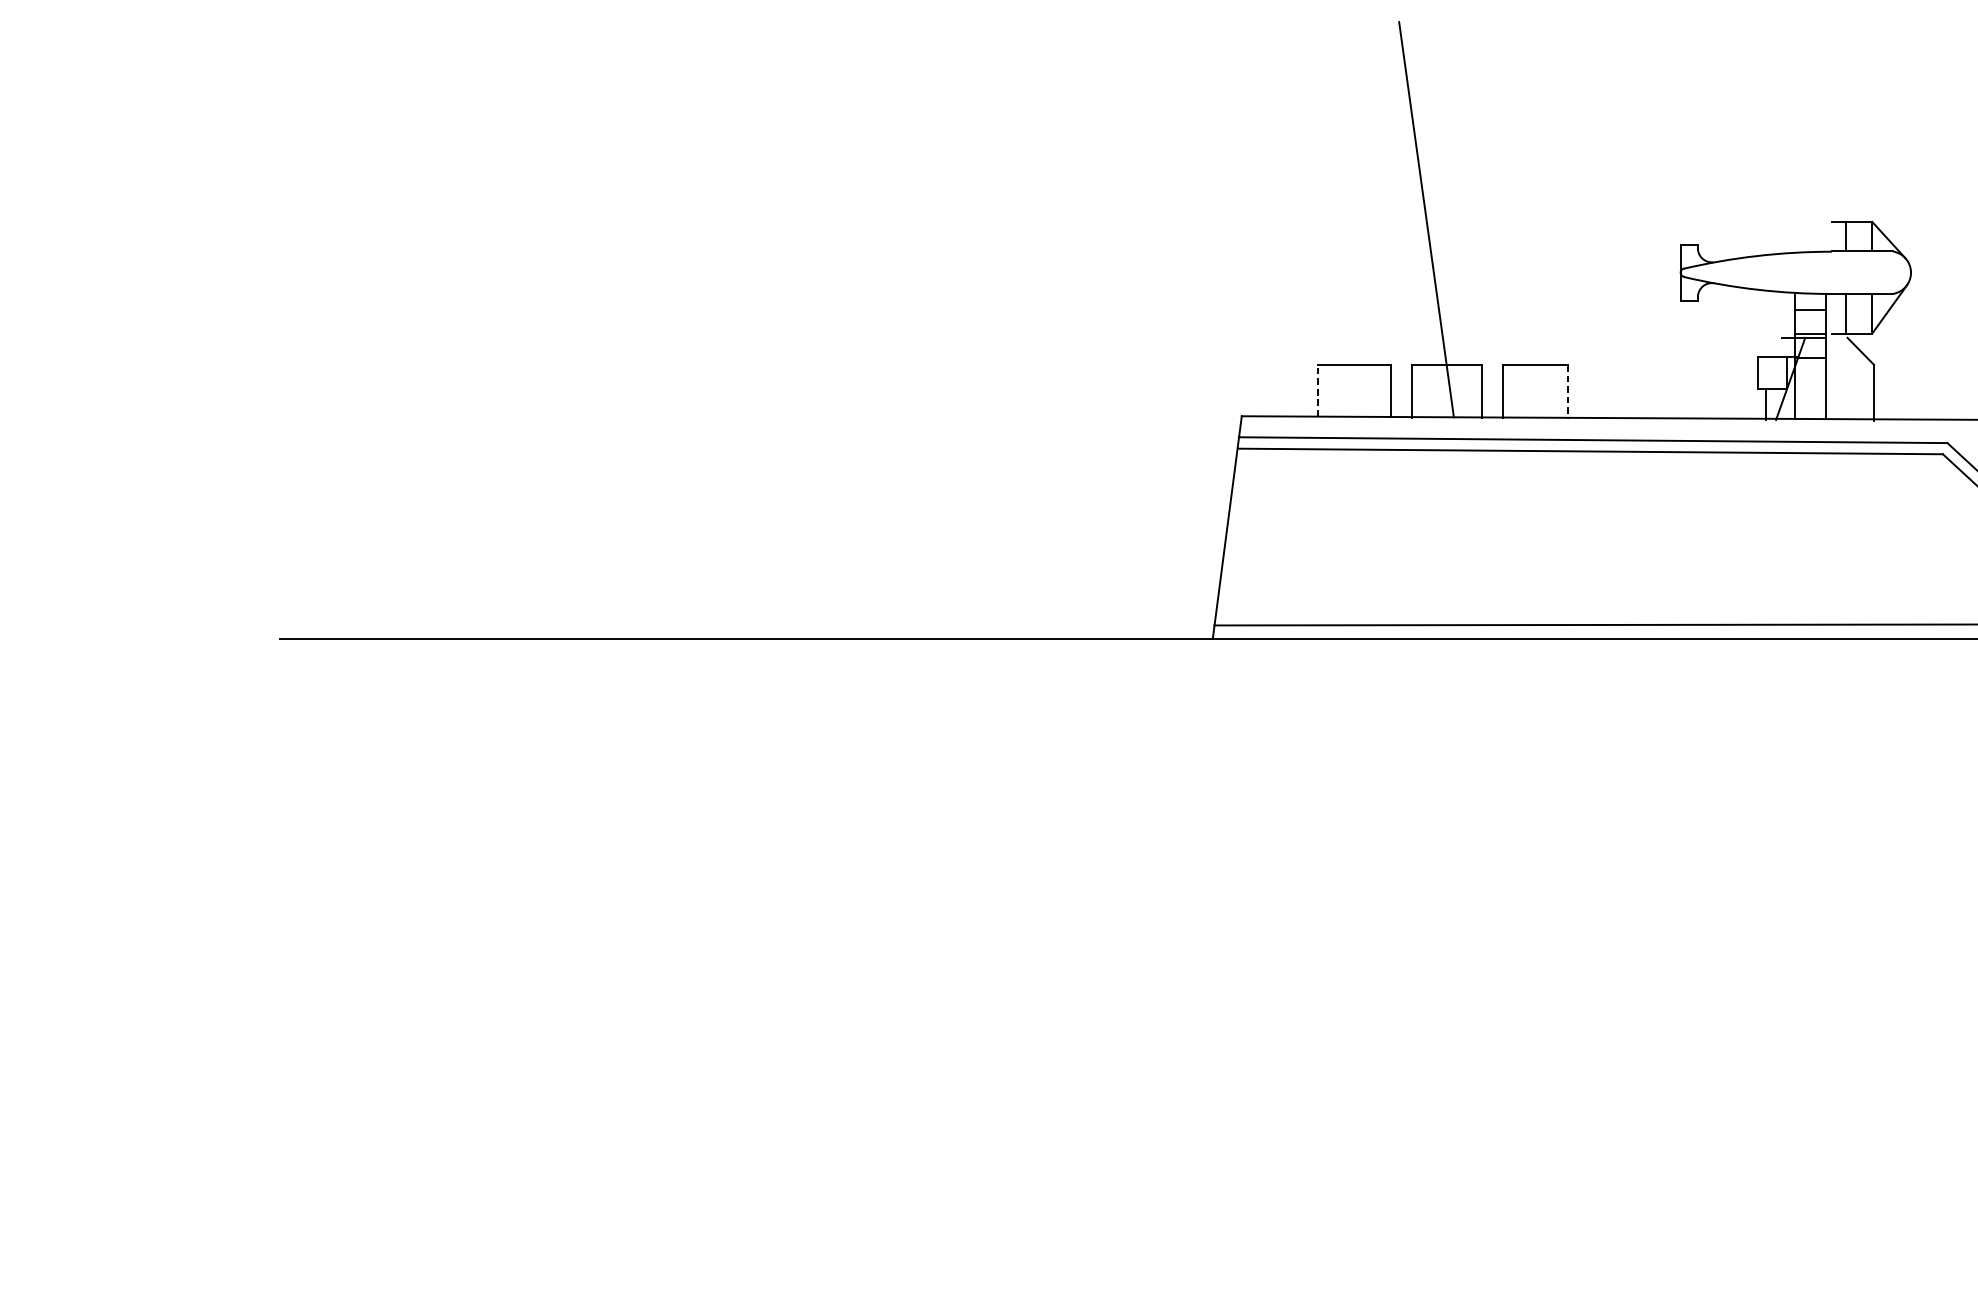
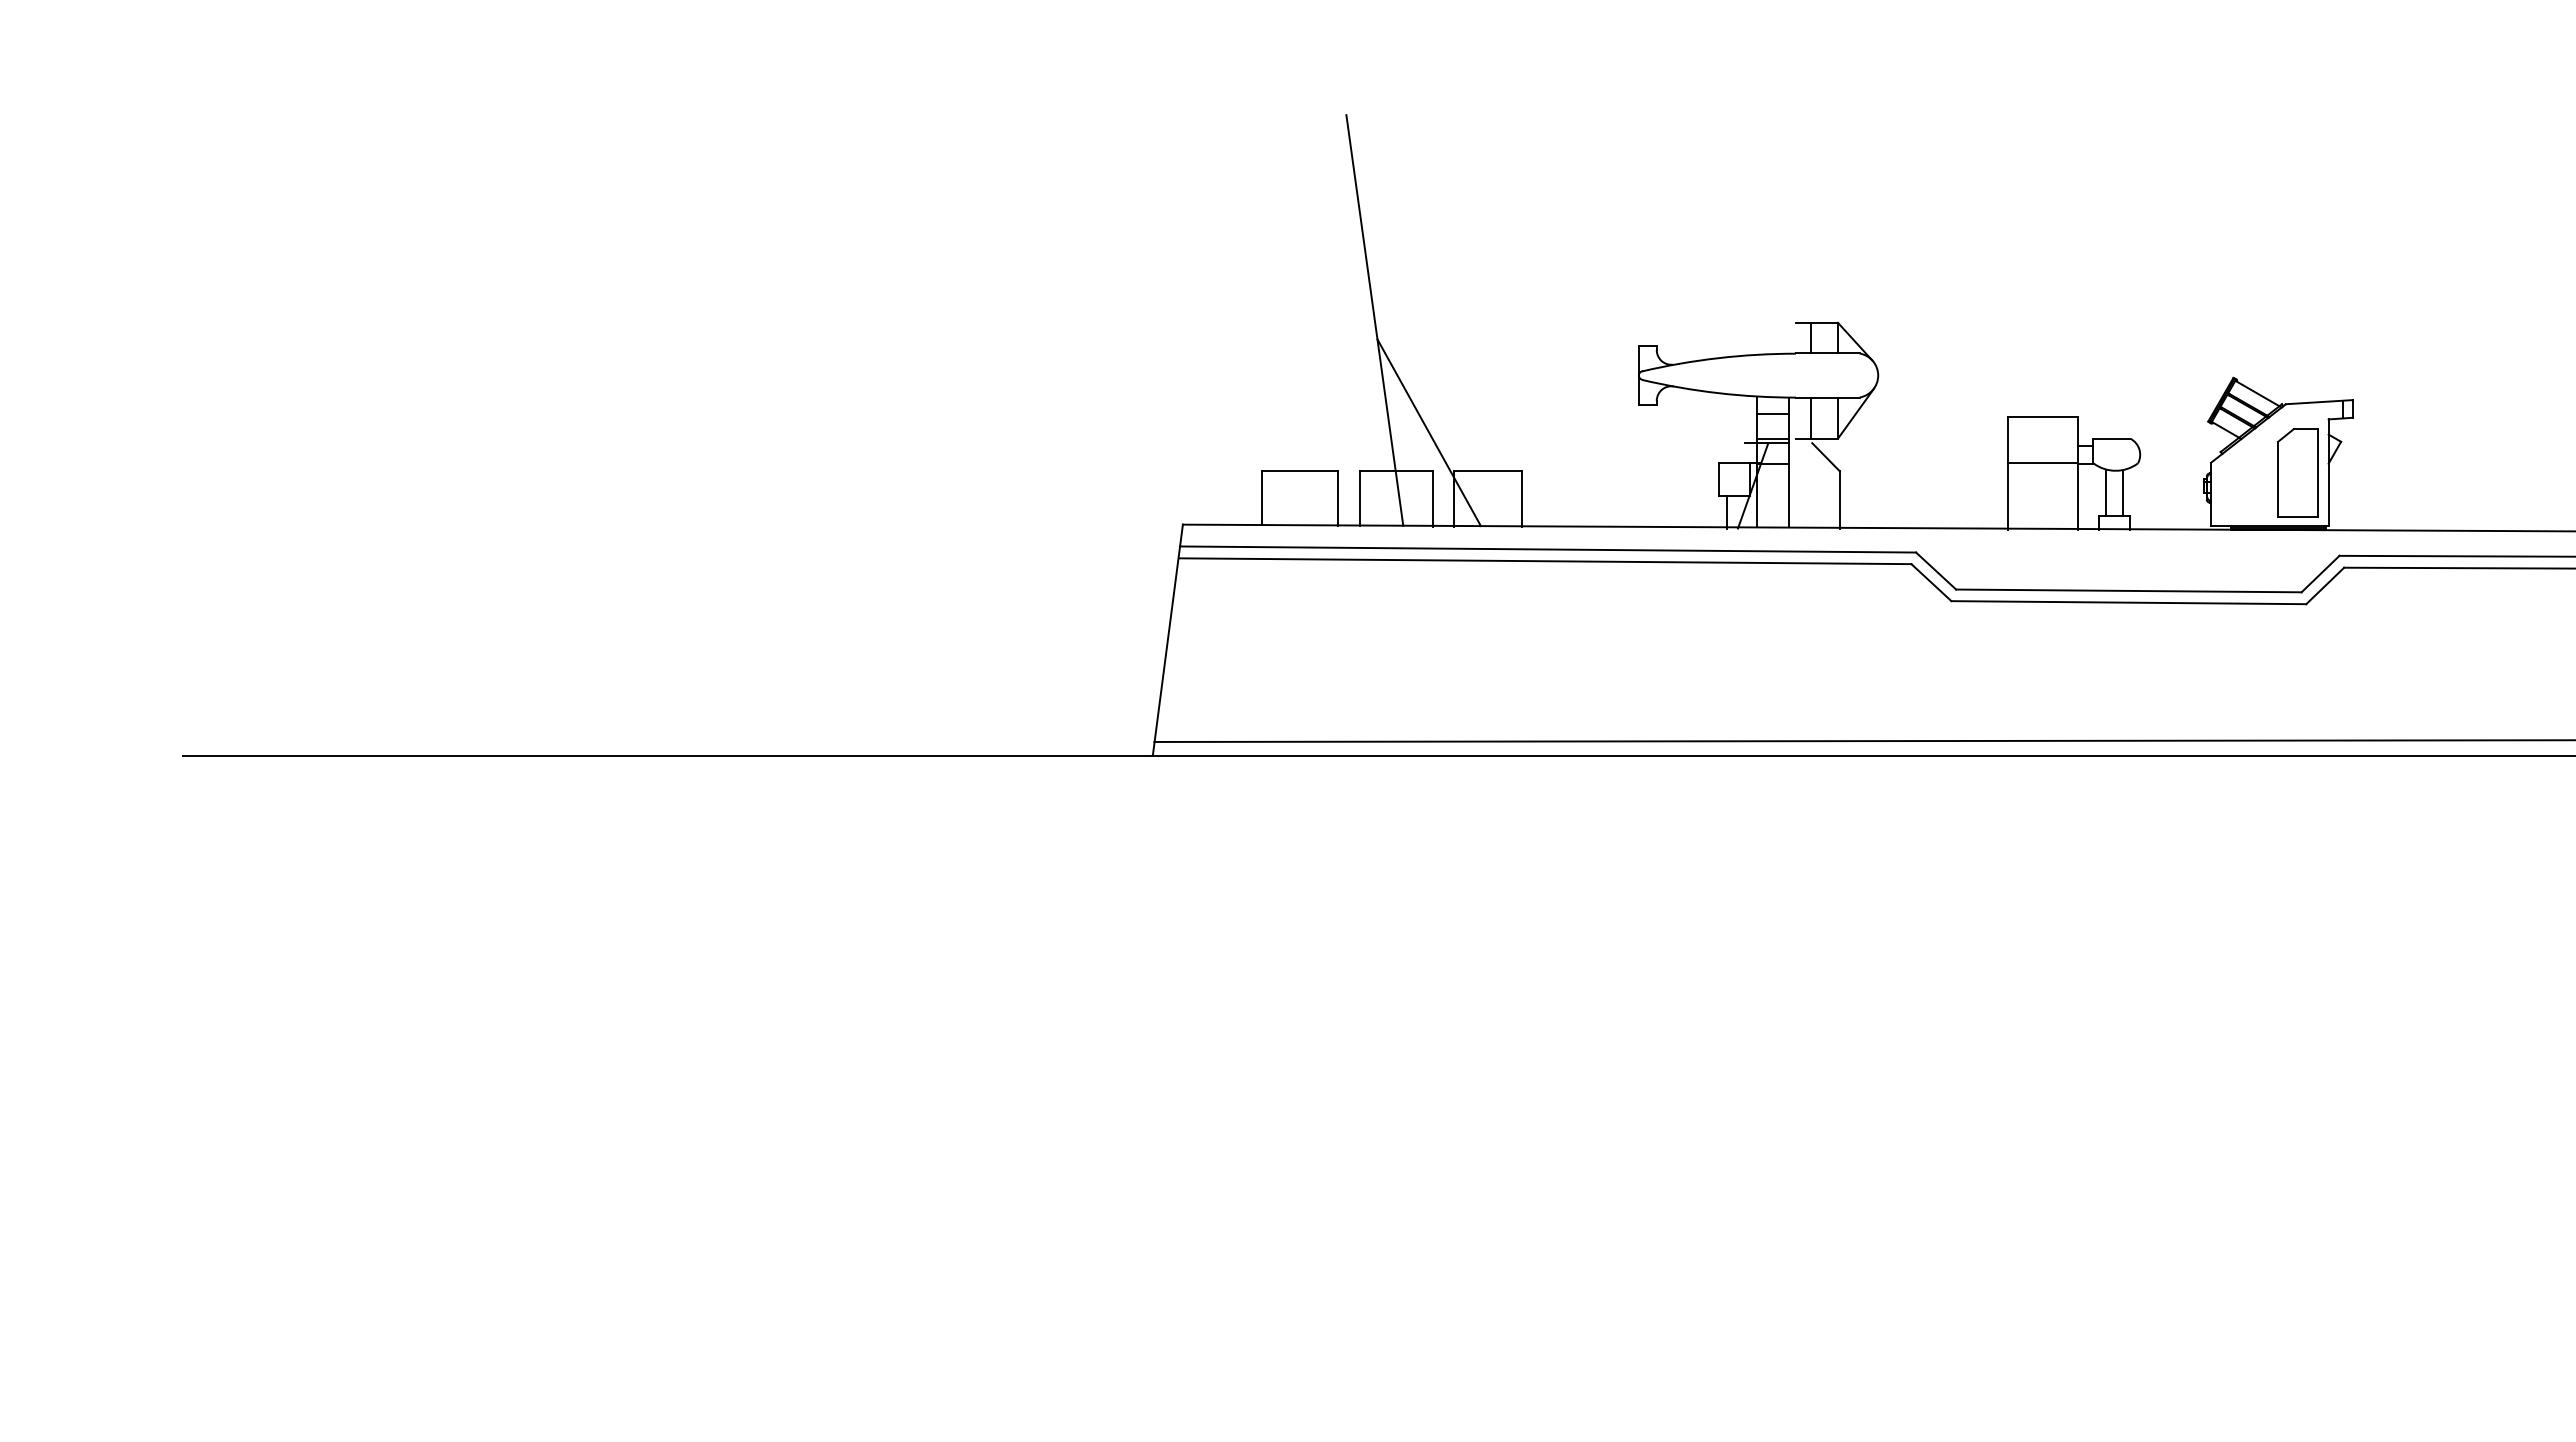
line: (1478, 327) -> (1428, 432), added
line: (1318, 391) -> (1262, 498), dashed -> solid
line: (1567, 392) -> (1521, 499), dashed -> solid

